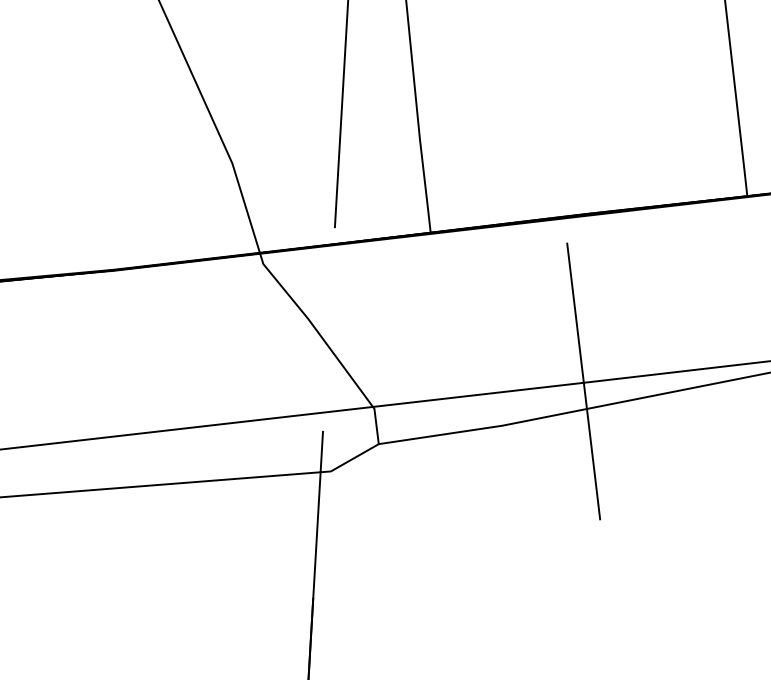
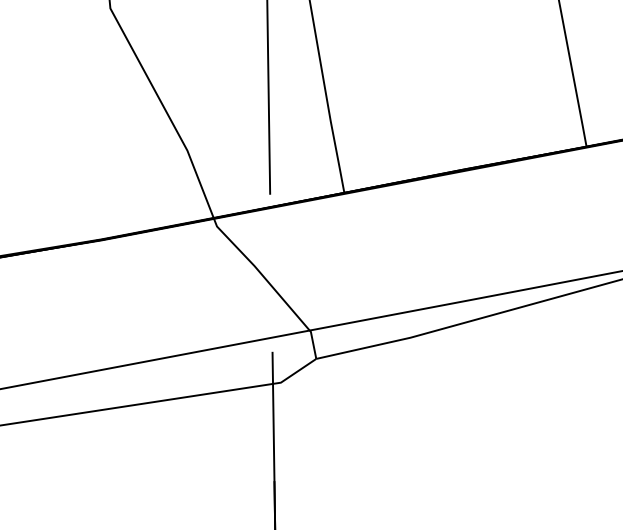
line: (583, 380) -> (470, 298), removed

